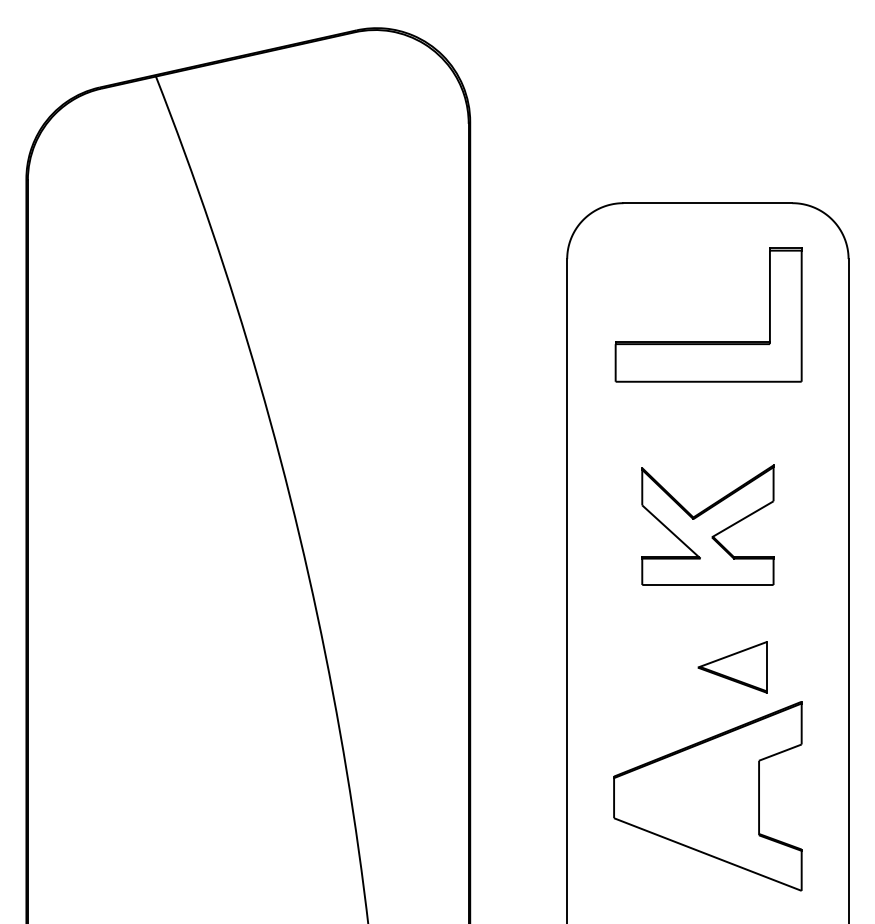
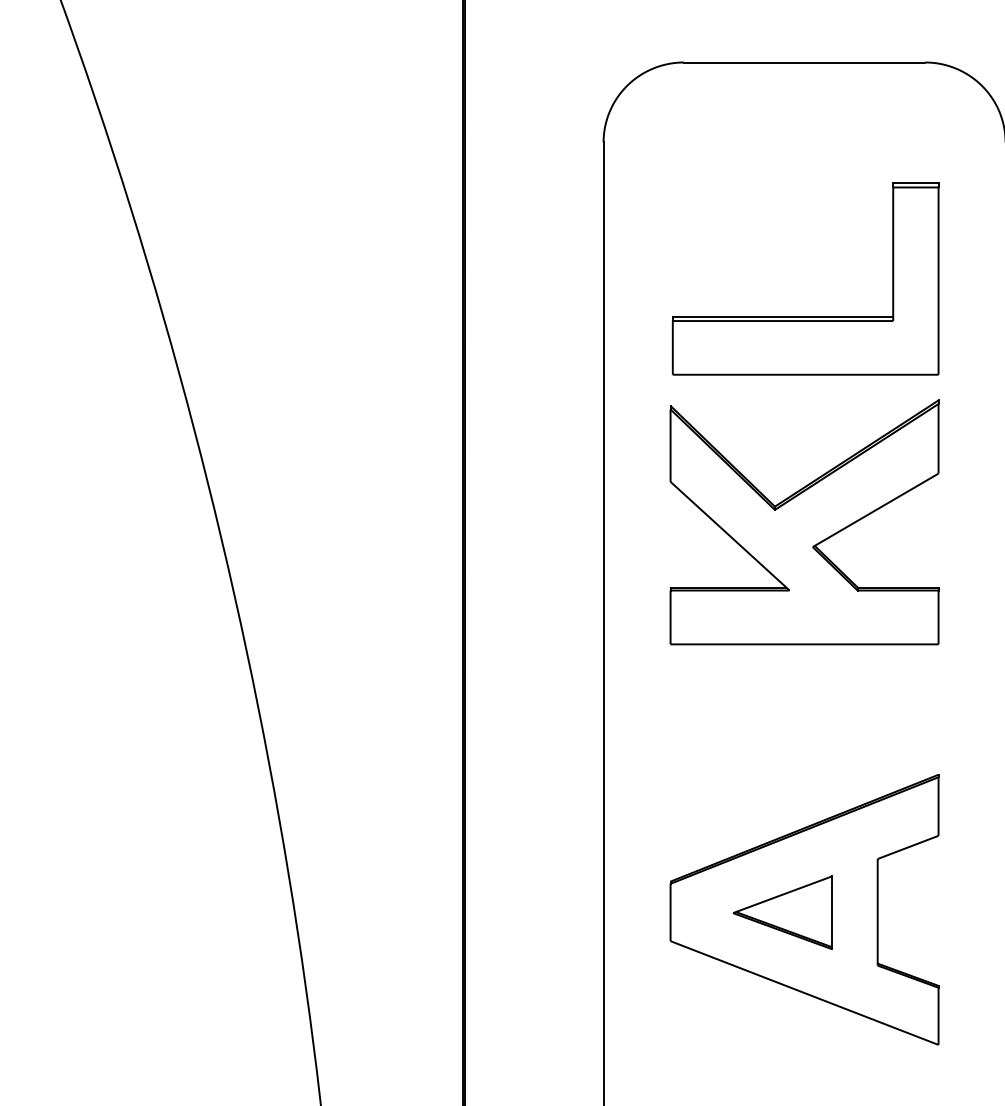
part: (708, 341) -> (805, 317), moved
part: (707, 525) -> (804, 522), size x1.43
part: (732, 667) -> (782, 912), moved

